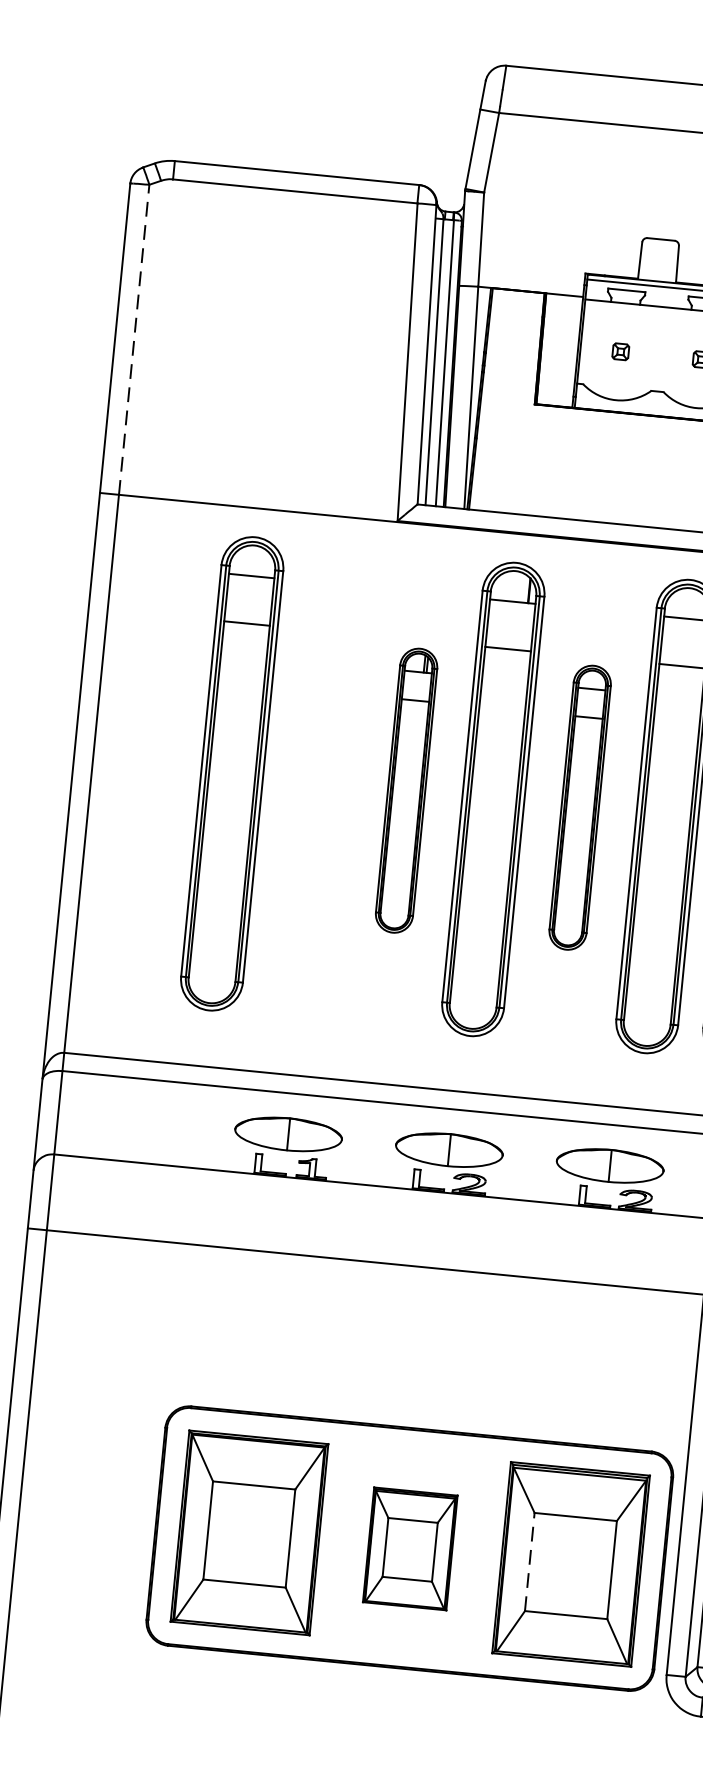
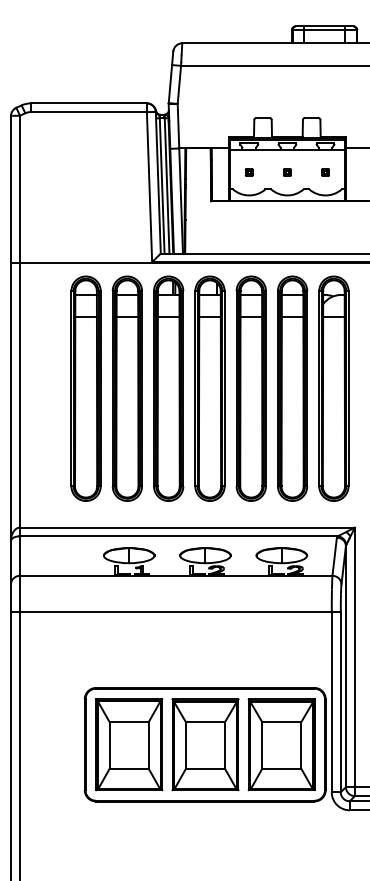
line: (133, 340) -> (19, 189), dashed -> solid
part: (317, 781) -> (126, 388), added
part: (405, 790) -> (168, 388), size x1.67
part: (578, 807) -> (250, 388), size x1.67
part: (410, 1548) -> (205, 744), size x1.67
line: (530, 1559) -> (262, 744), dashed -> solid

